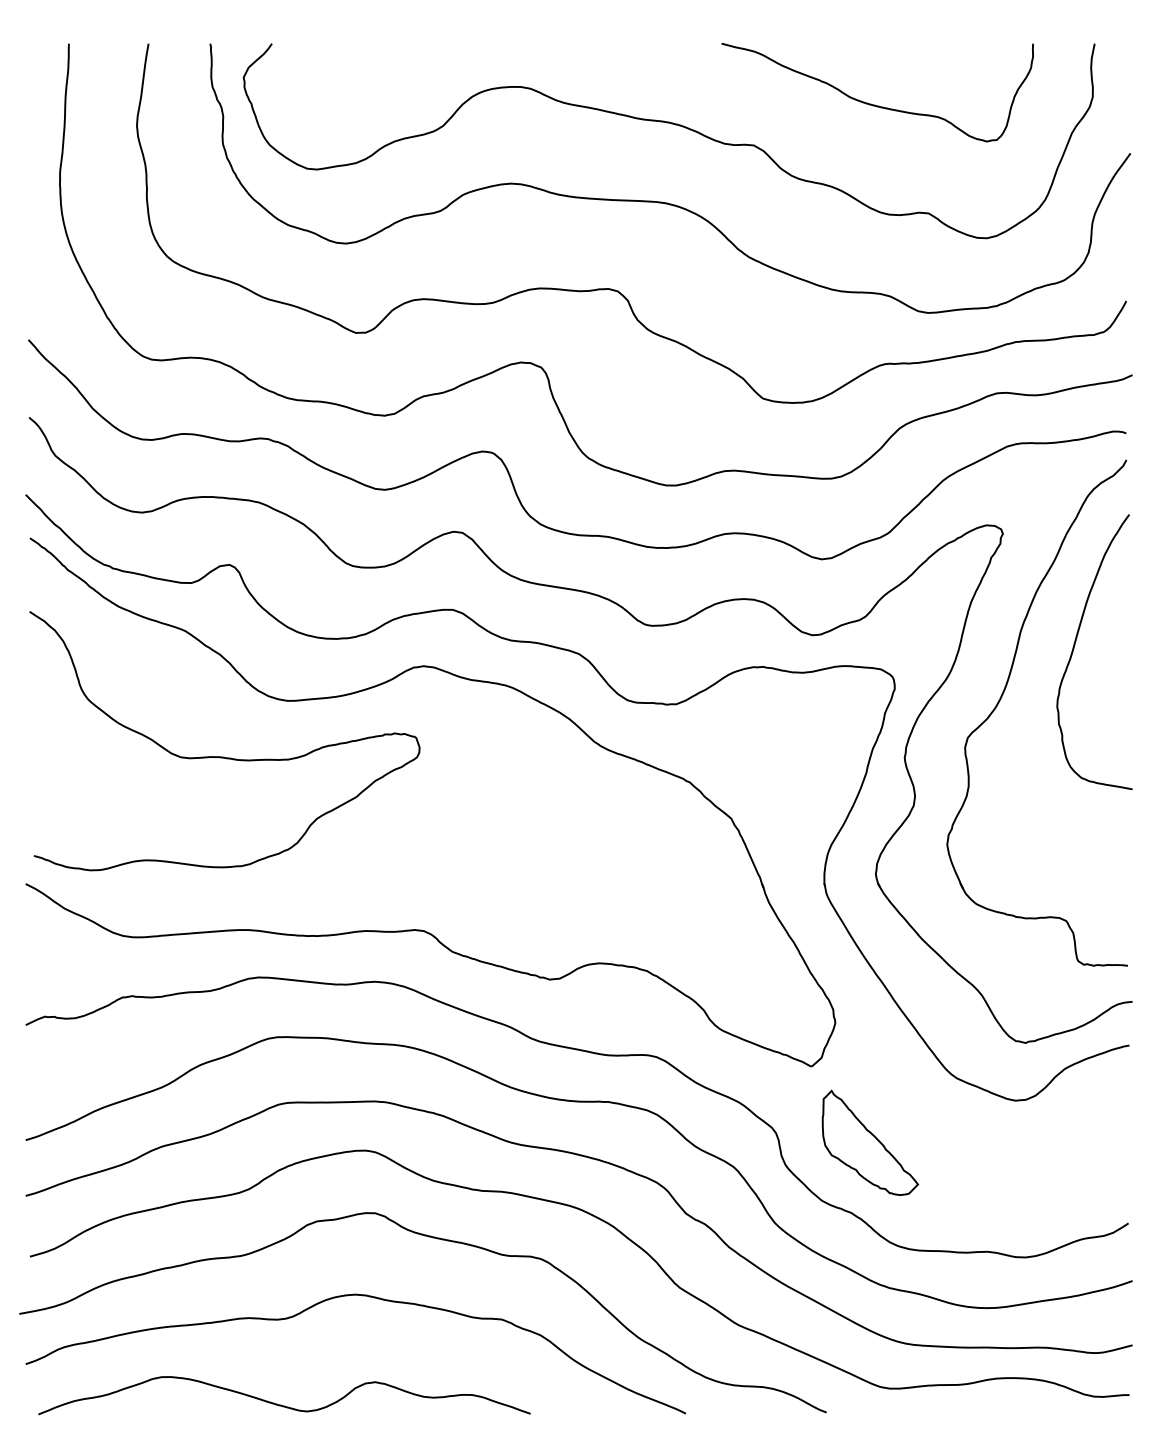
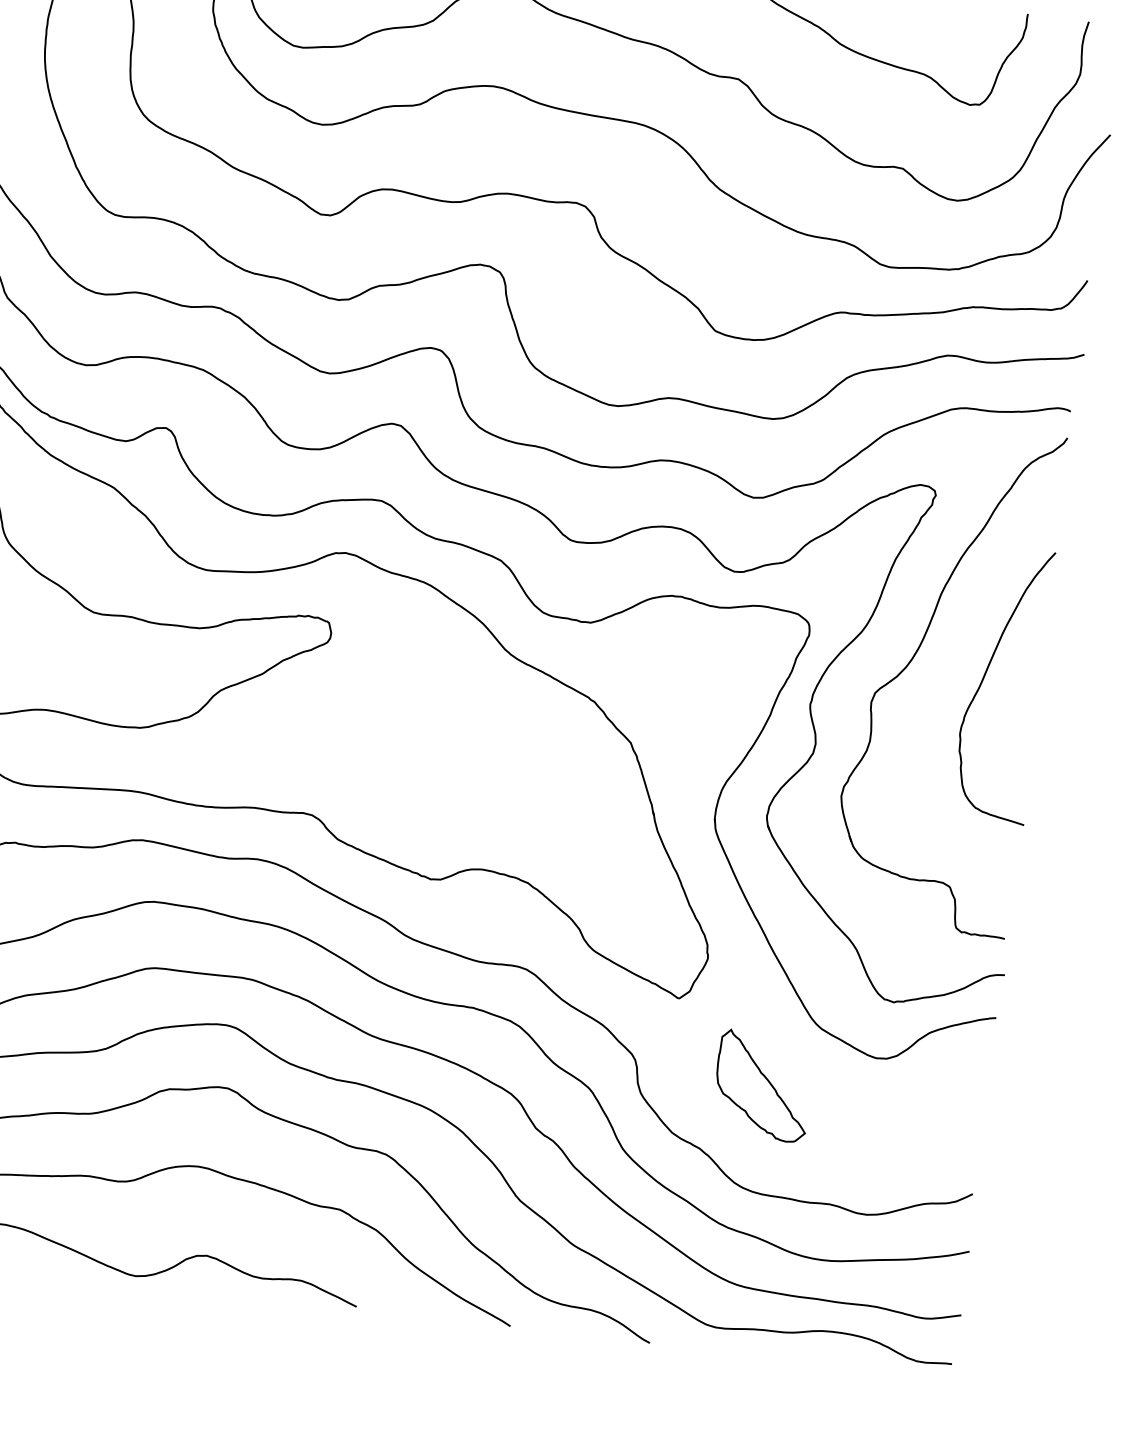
curve: (1074, 649) -> (984, 679), moved
part: (869, 1142) -> (762, 1085), moved

